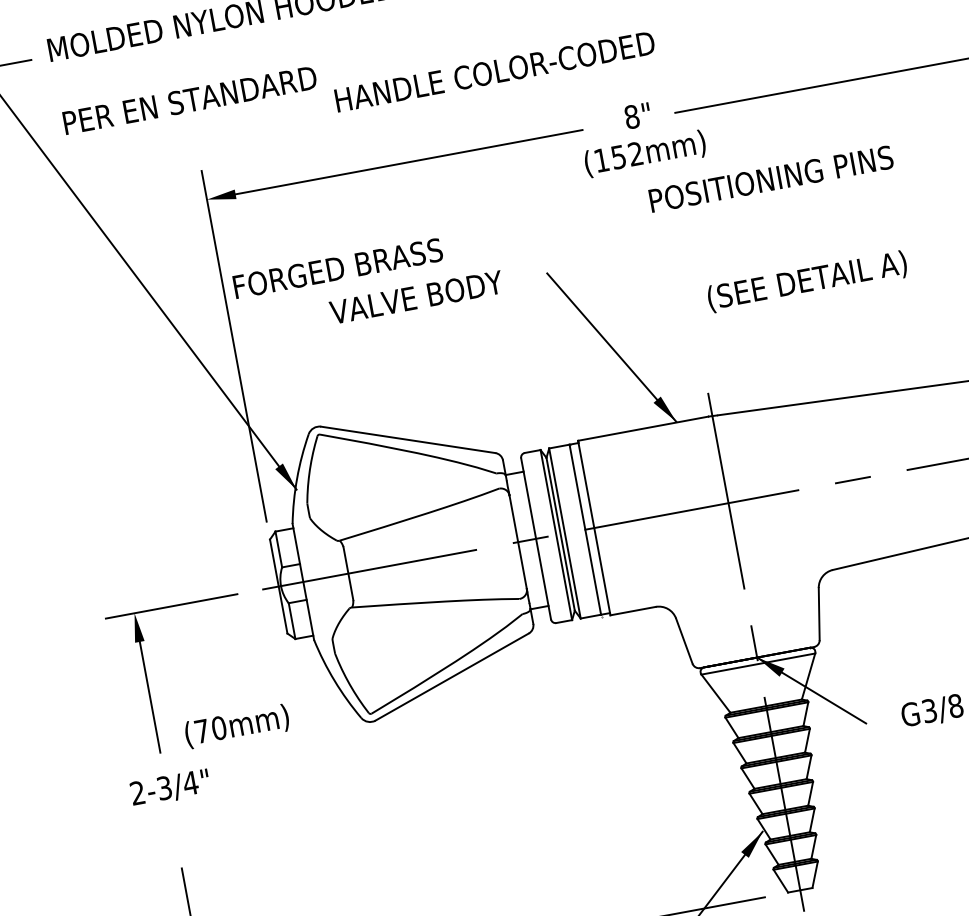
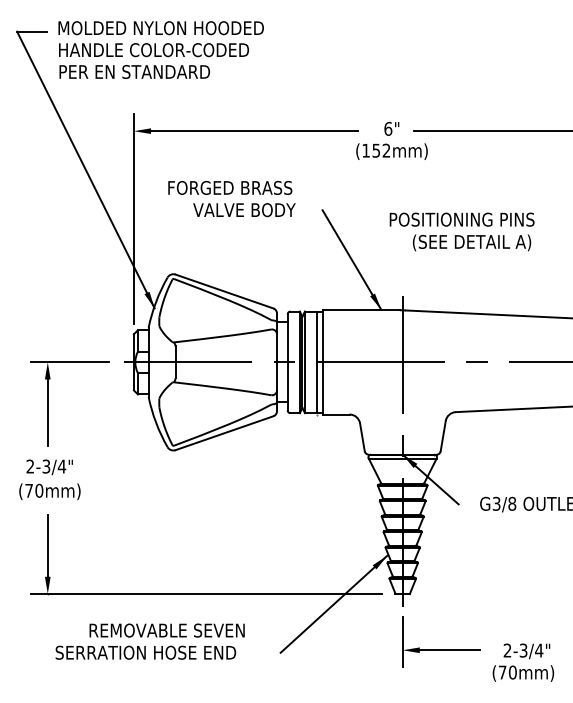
text: (494, 72) -> (153, 50), moved
text: (632, 116) -> (388, 128), 8" -> 6"
text: (770, 178) -> (461, 219), moved
text: (338, 267) -> (230, 187), moved
text: (236, 726) -> (49, 491), moved

